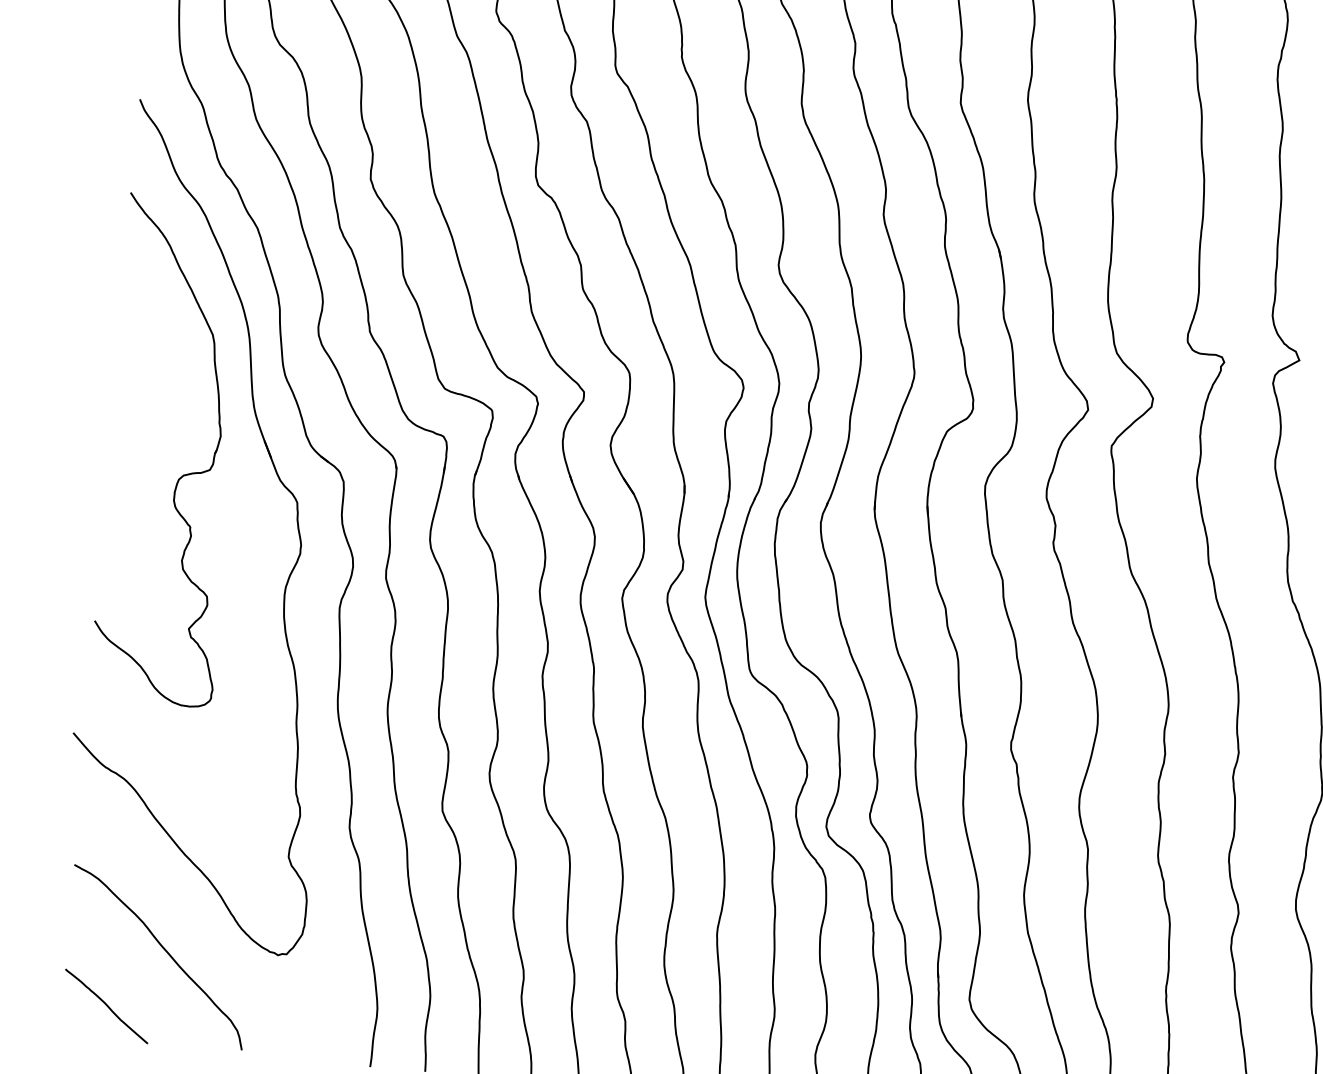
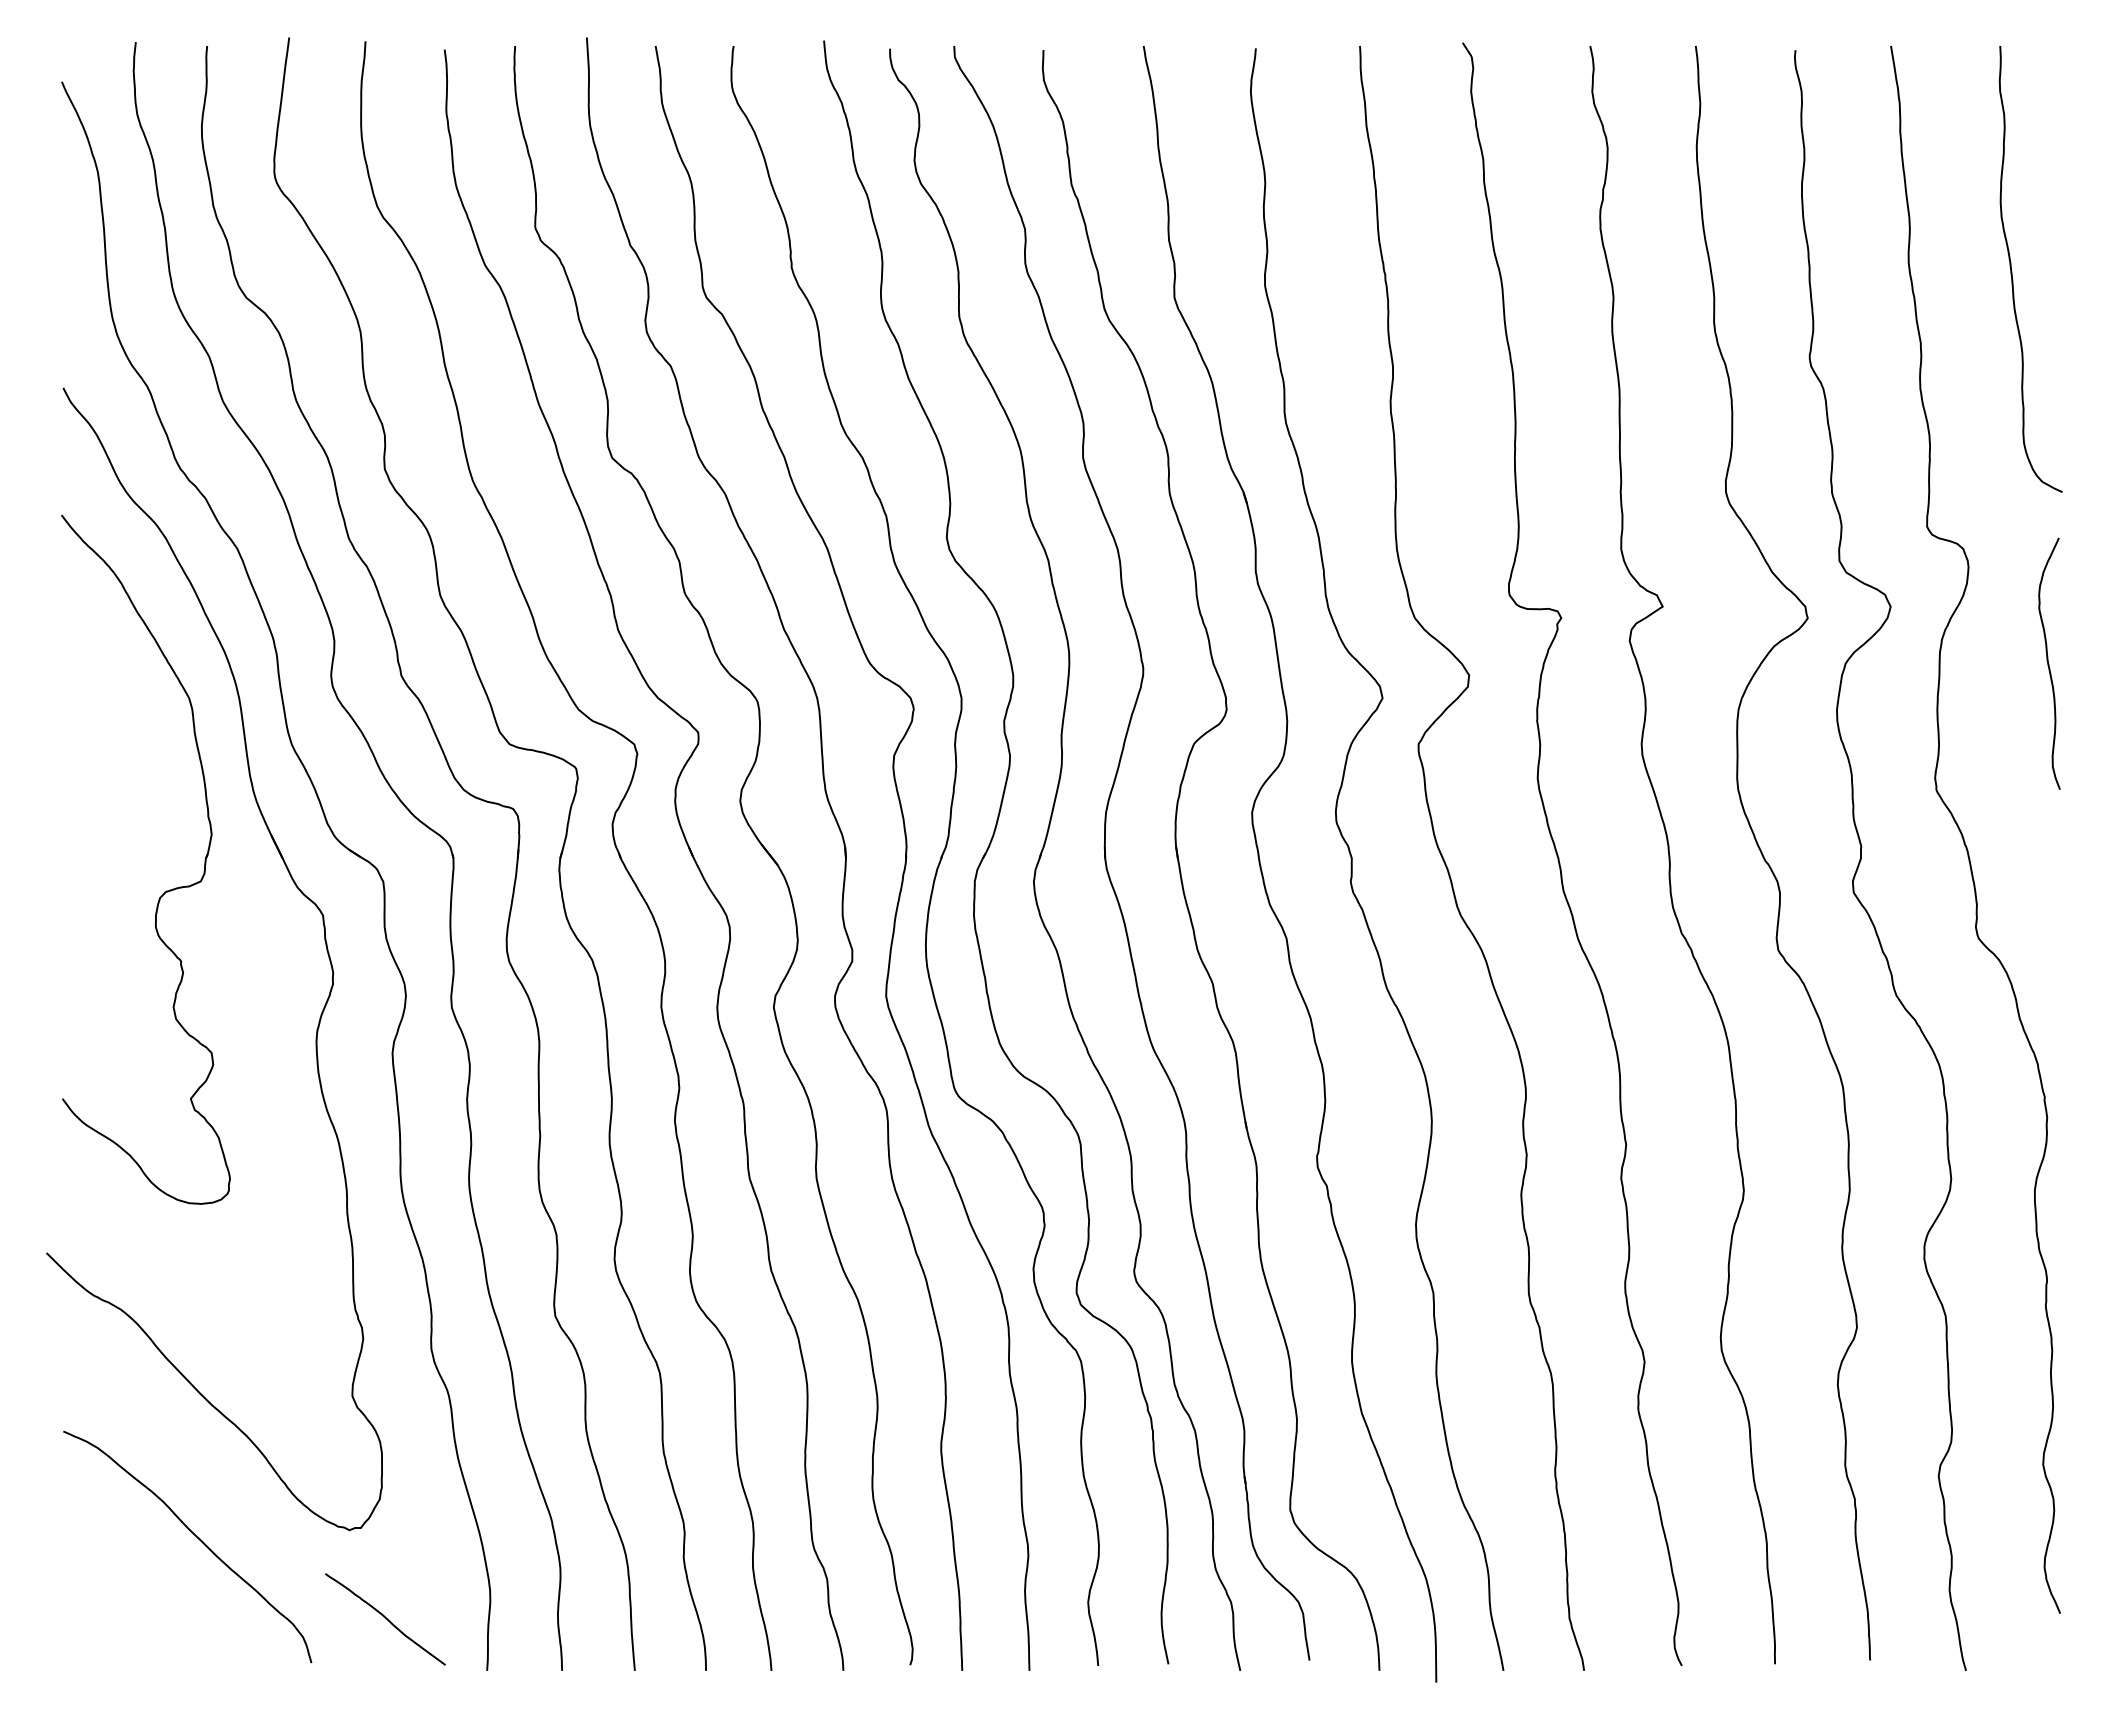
curve: (106, 1005) -> (385, 1618), moved

